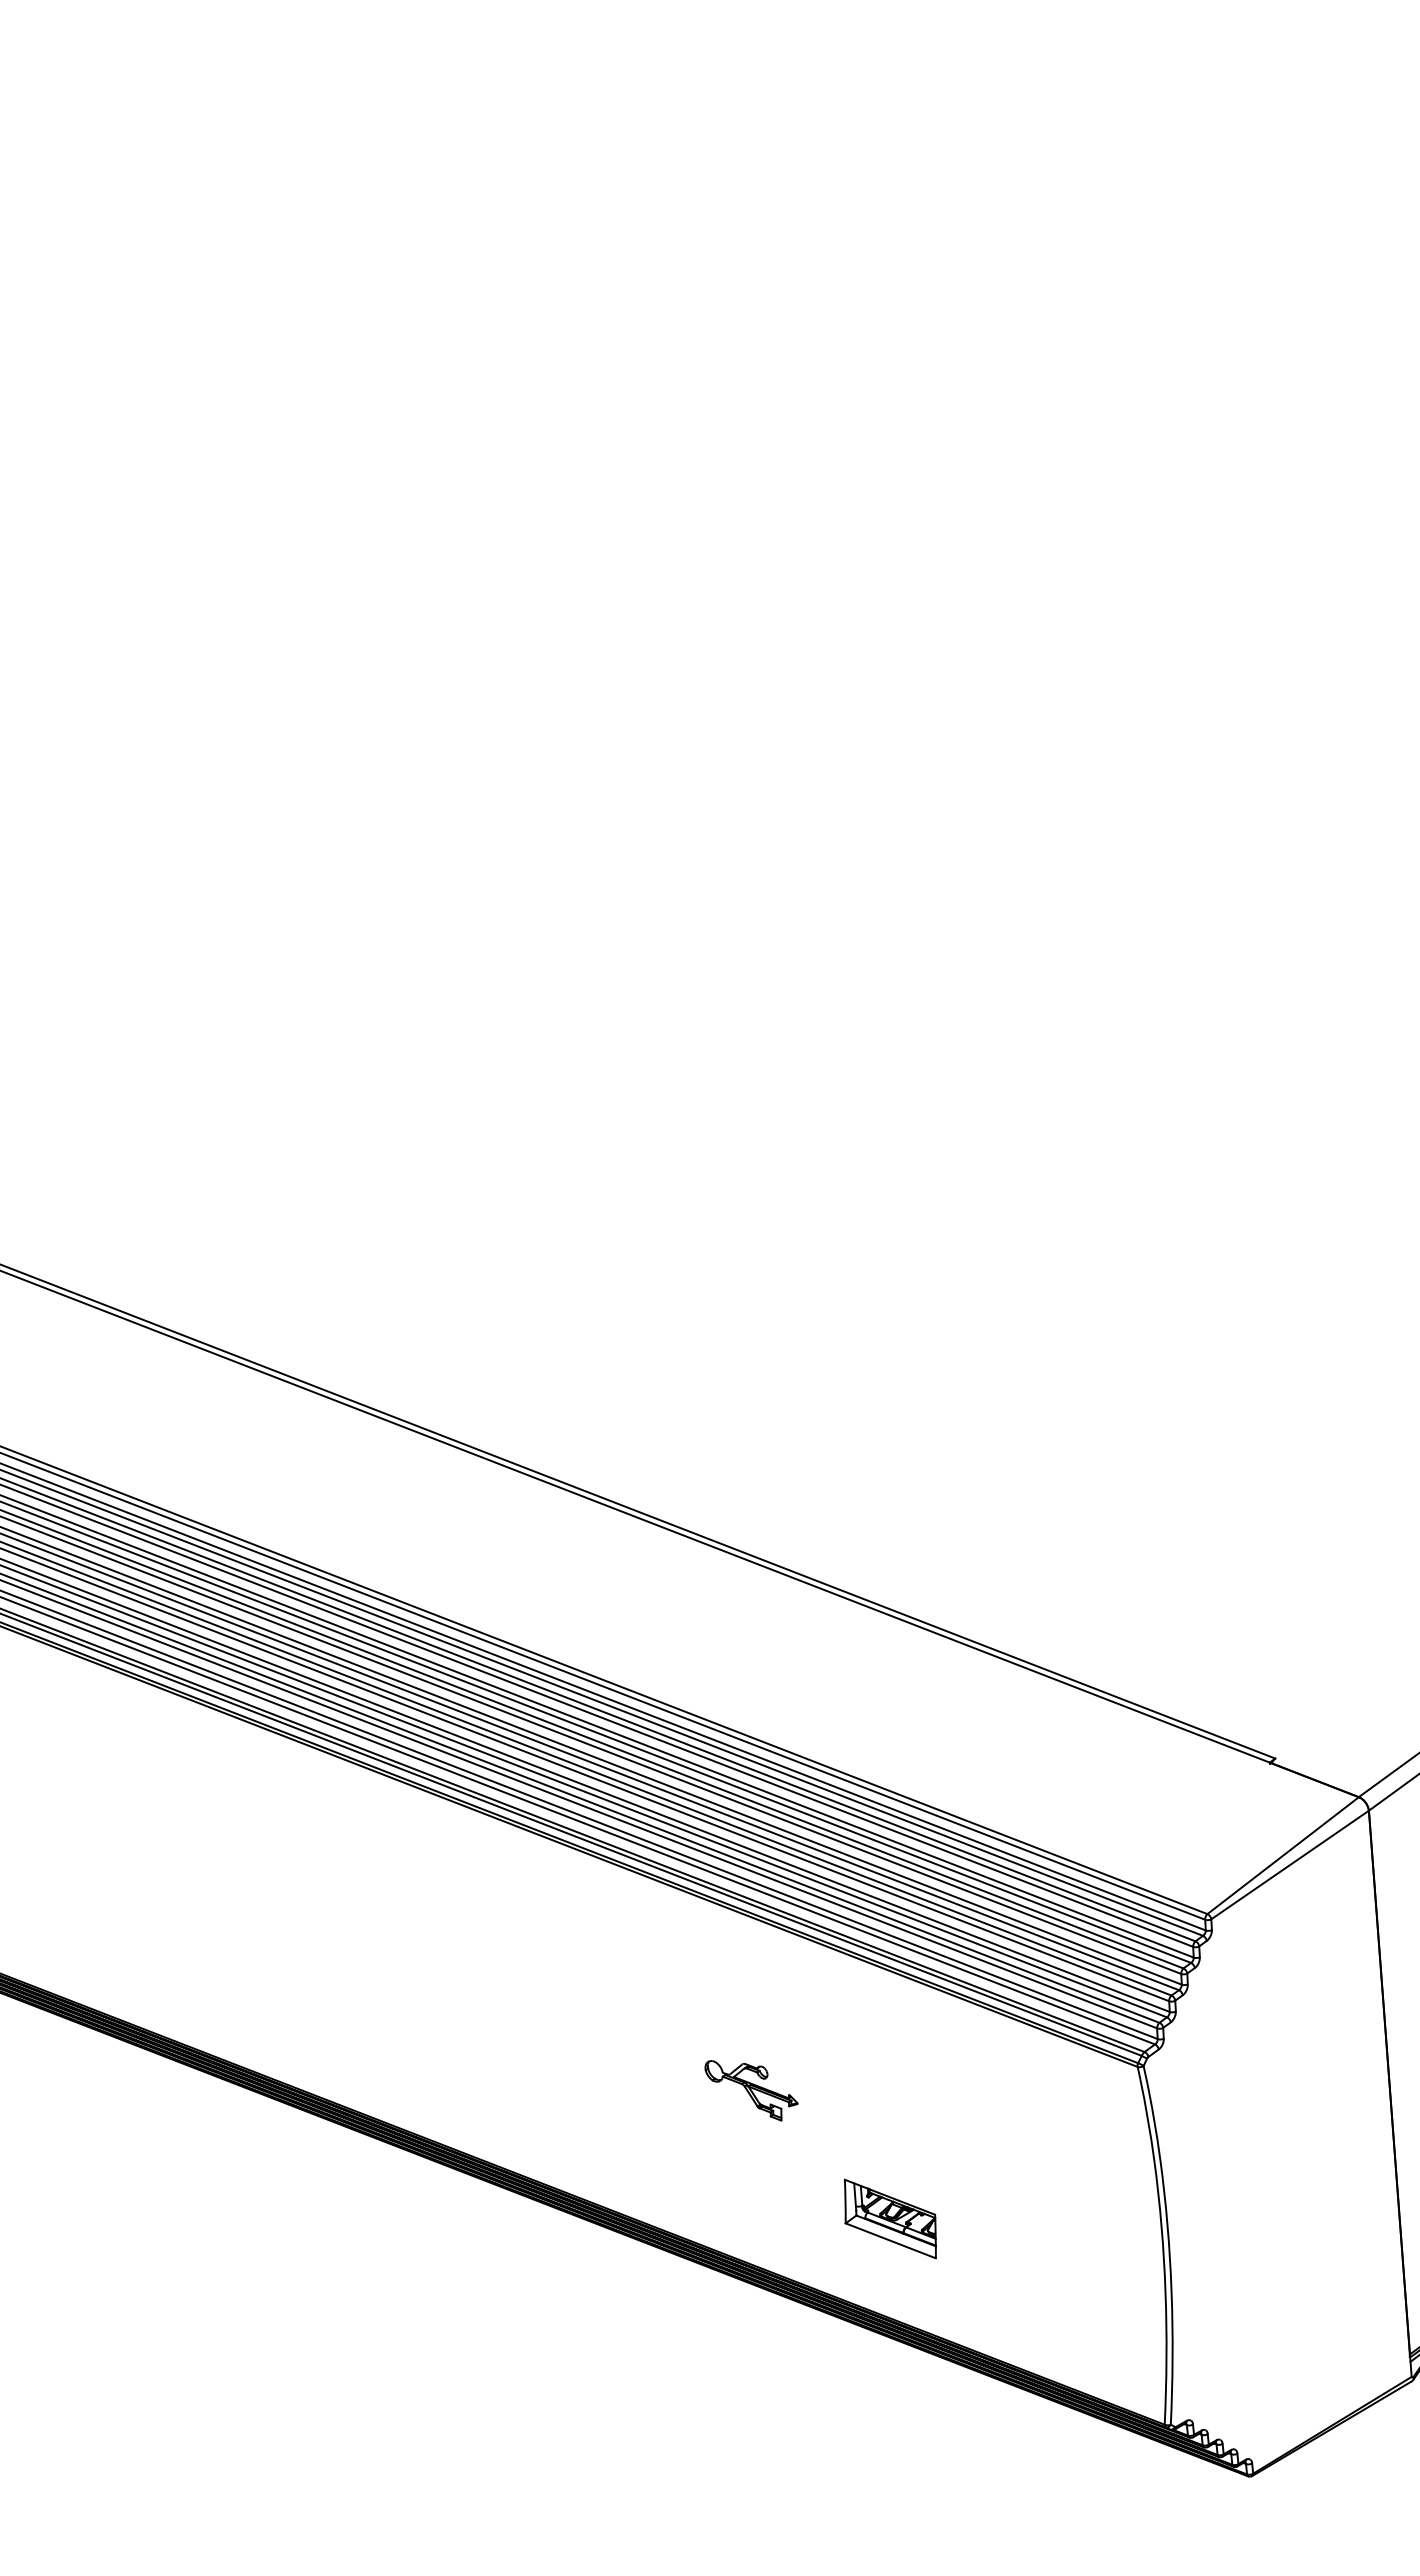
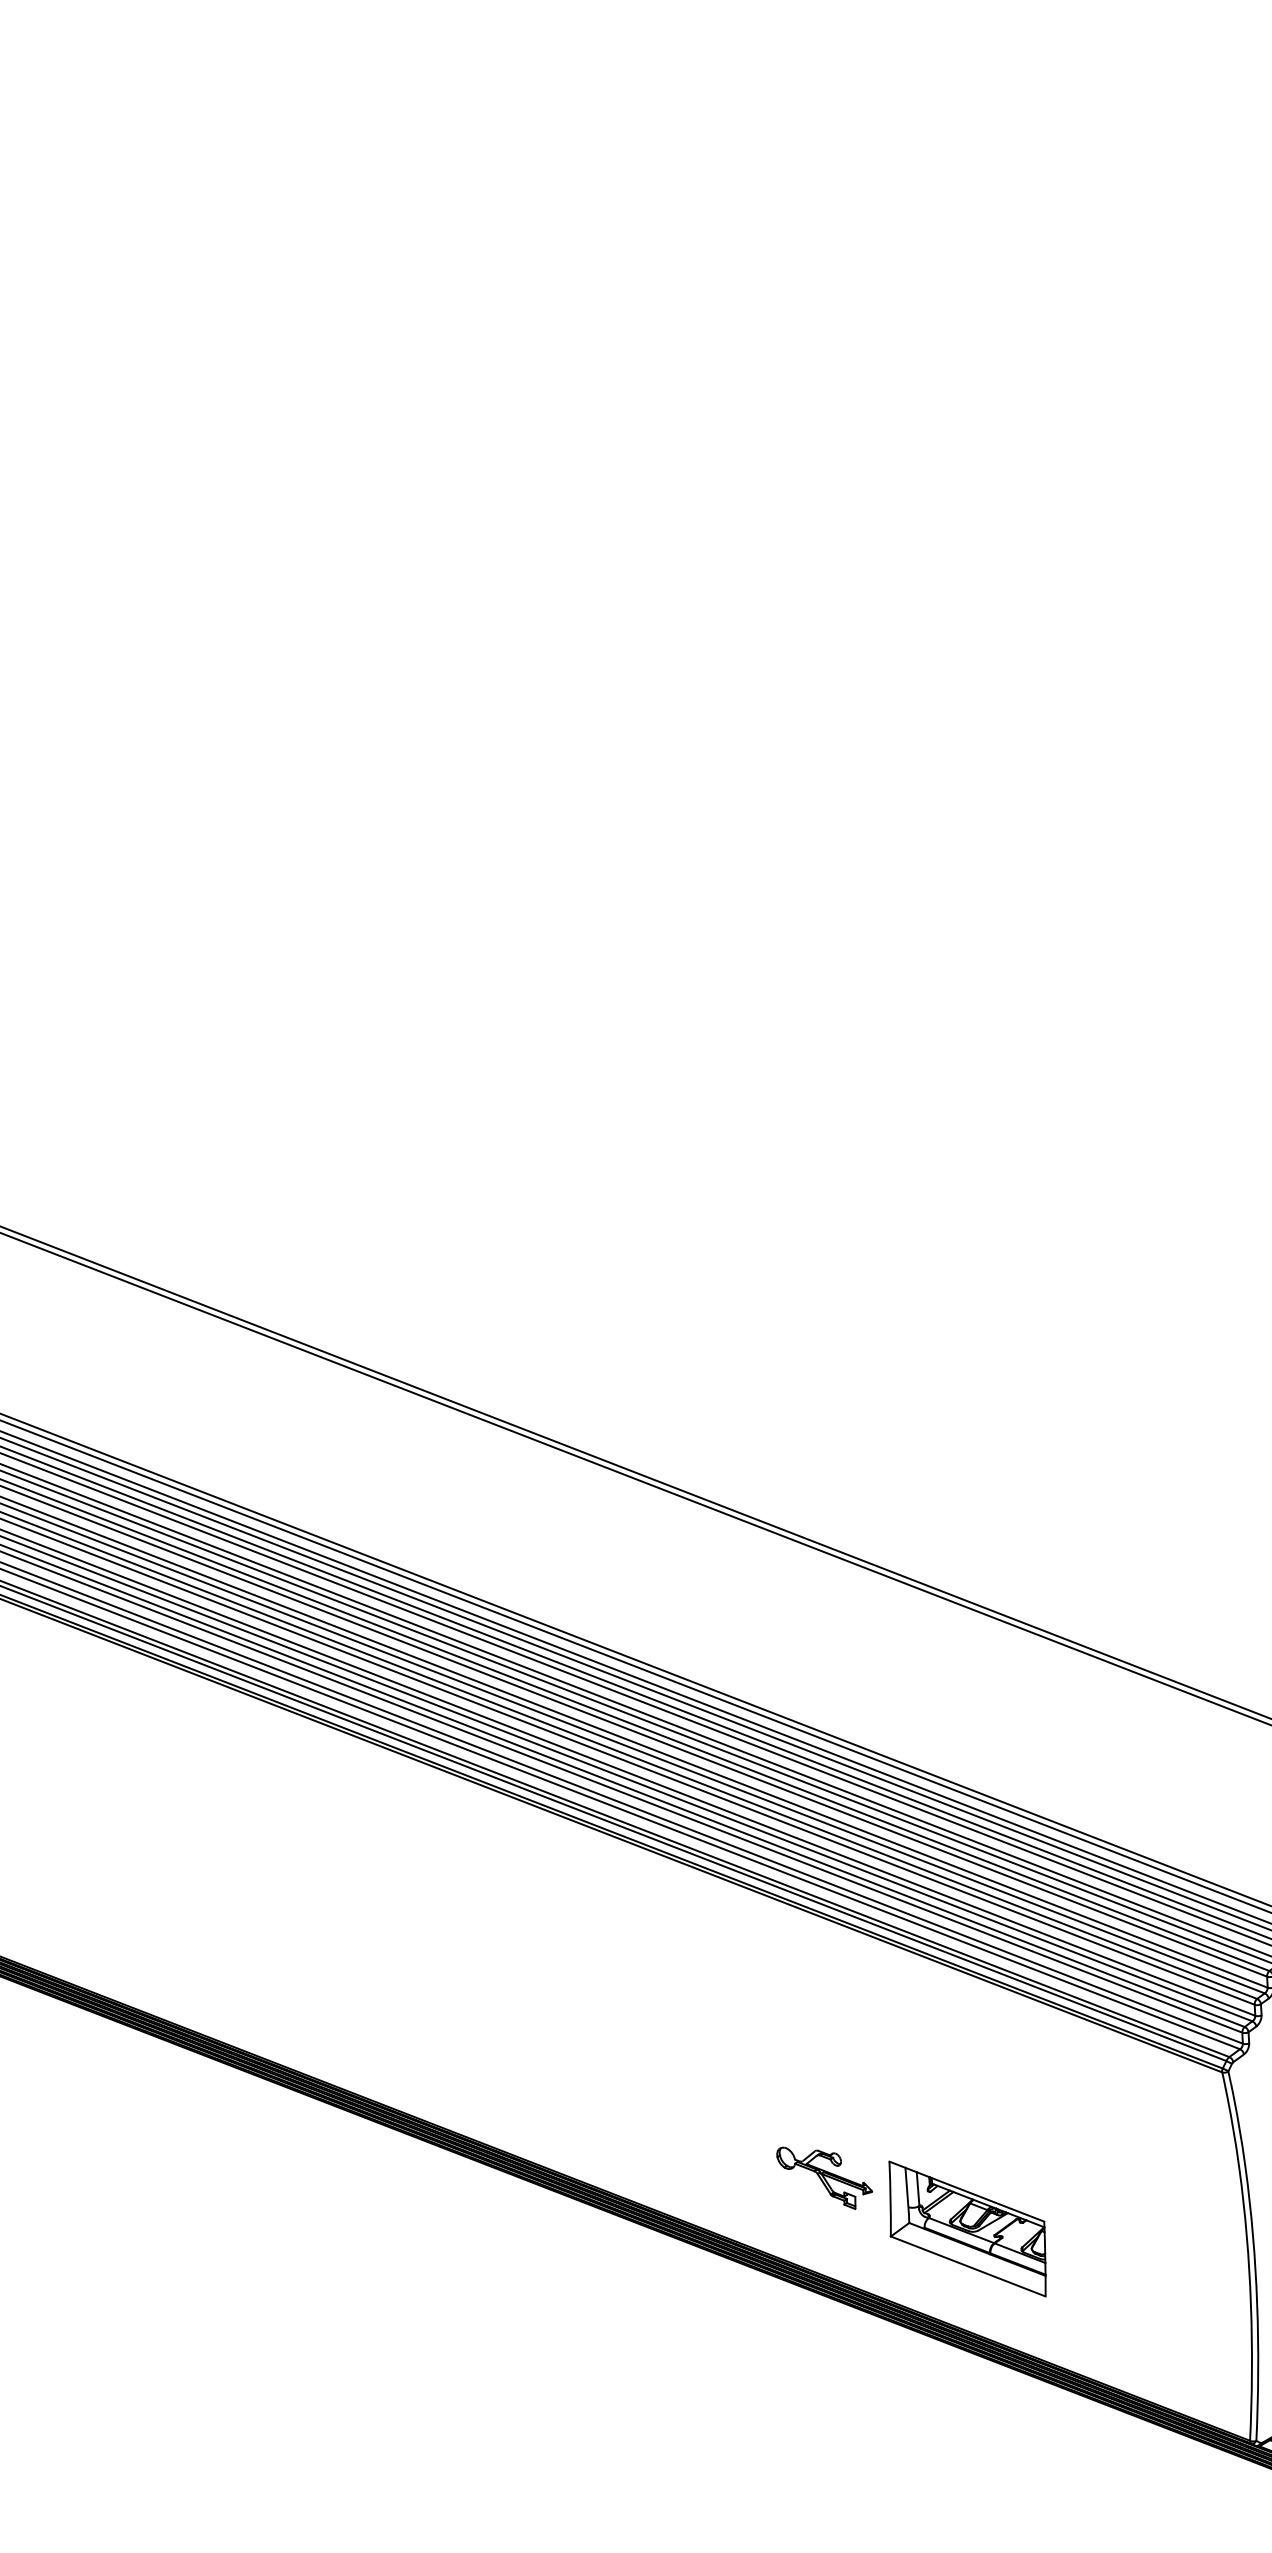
part: (751, 2090) -> (824, 2178), moved
part: (890, 2218) -> (967, 2228), size x1.67

